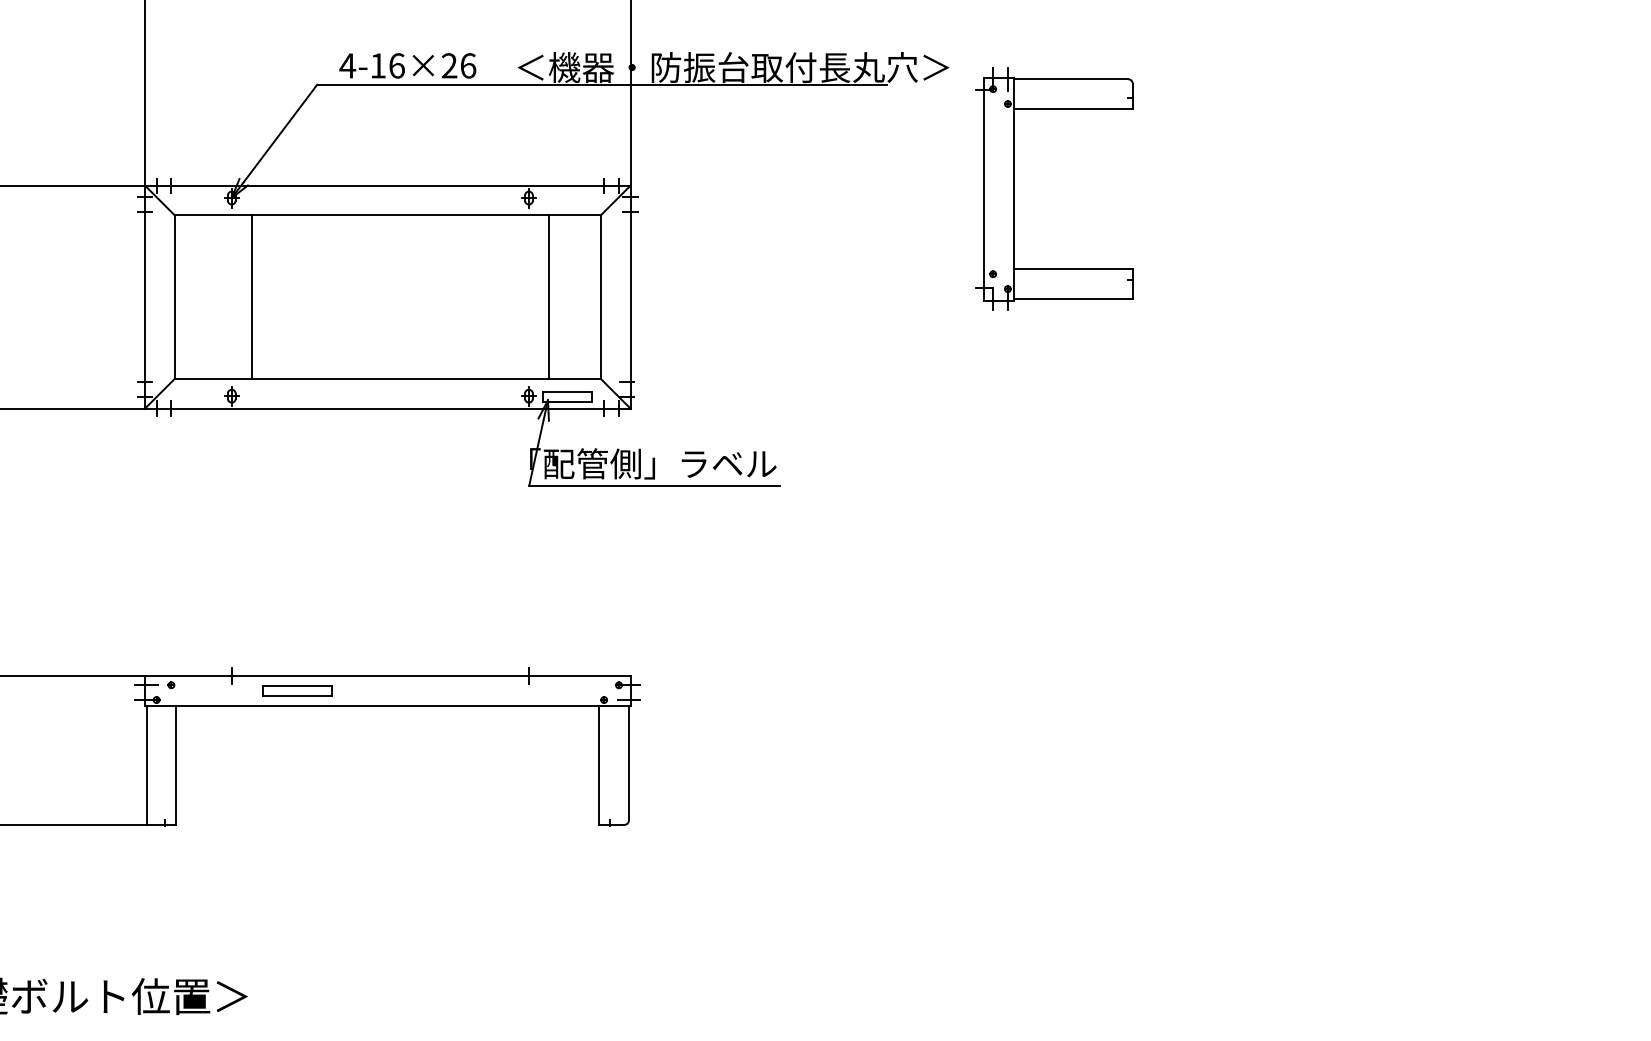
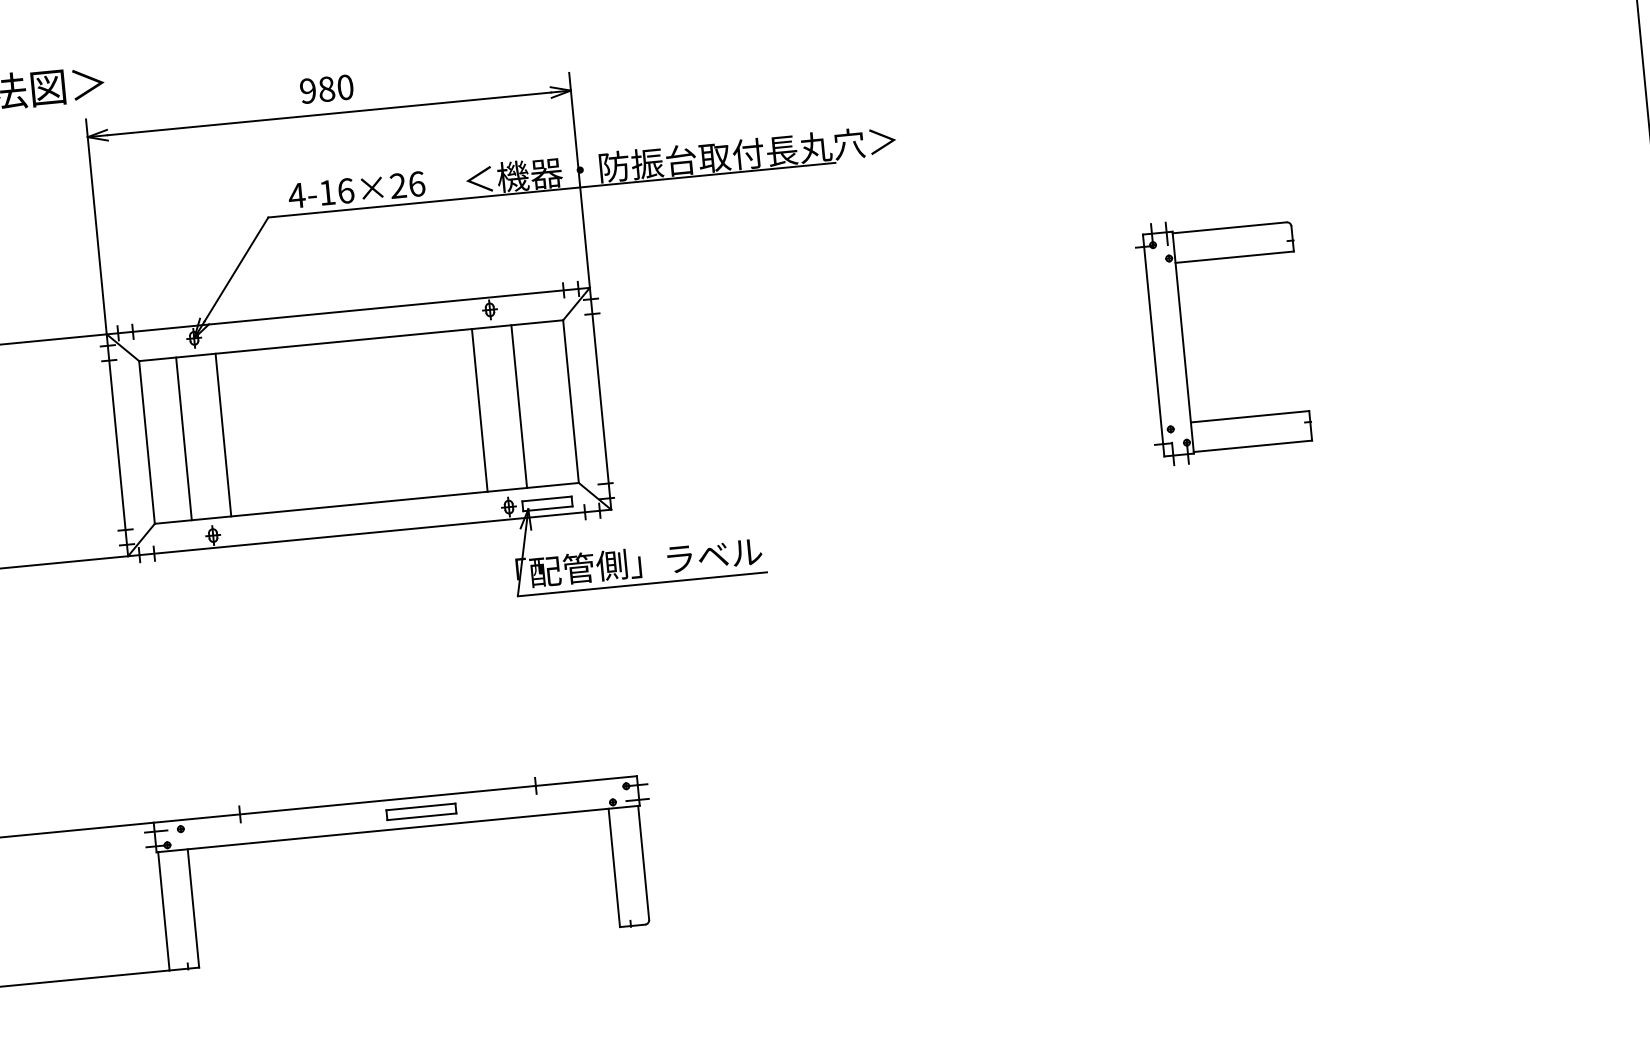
part: (1014, 188) -> (1183, 341), moved
line: (211, 296) -> (183, 438), added
line: (509, 296) -> (480, 409), added
part: (297, 690) -> (421, 811), moved

